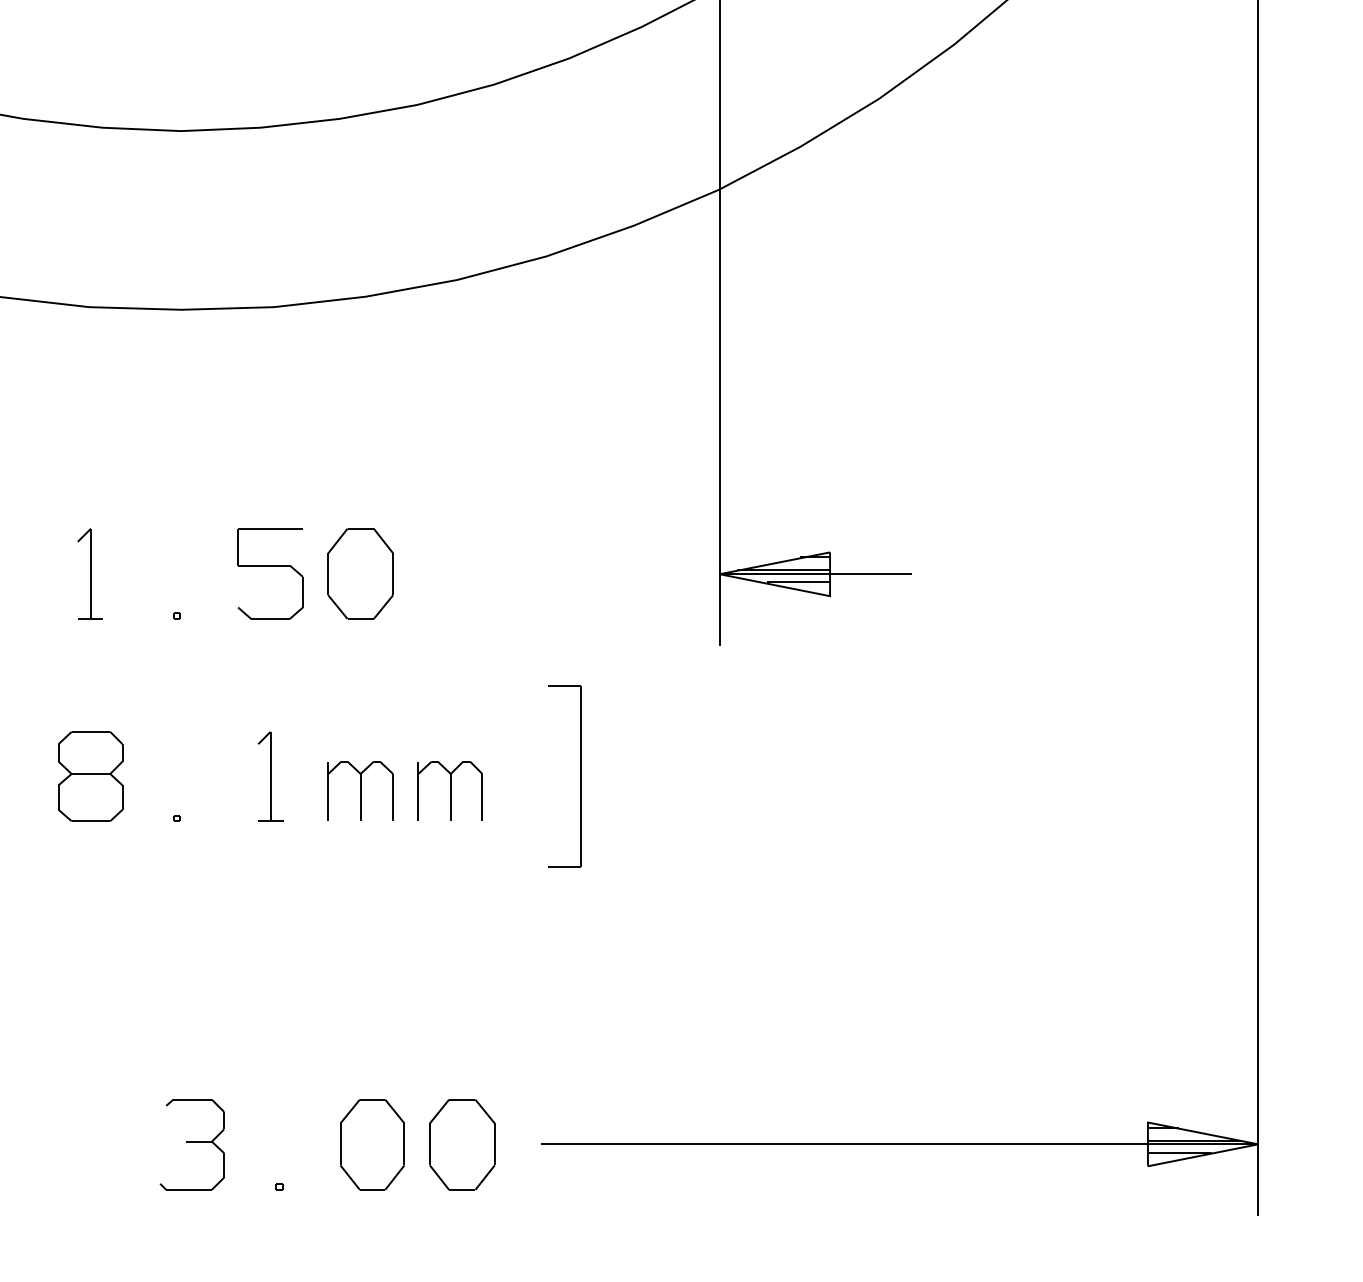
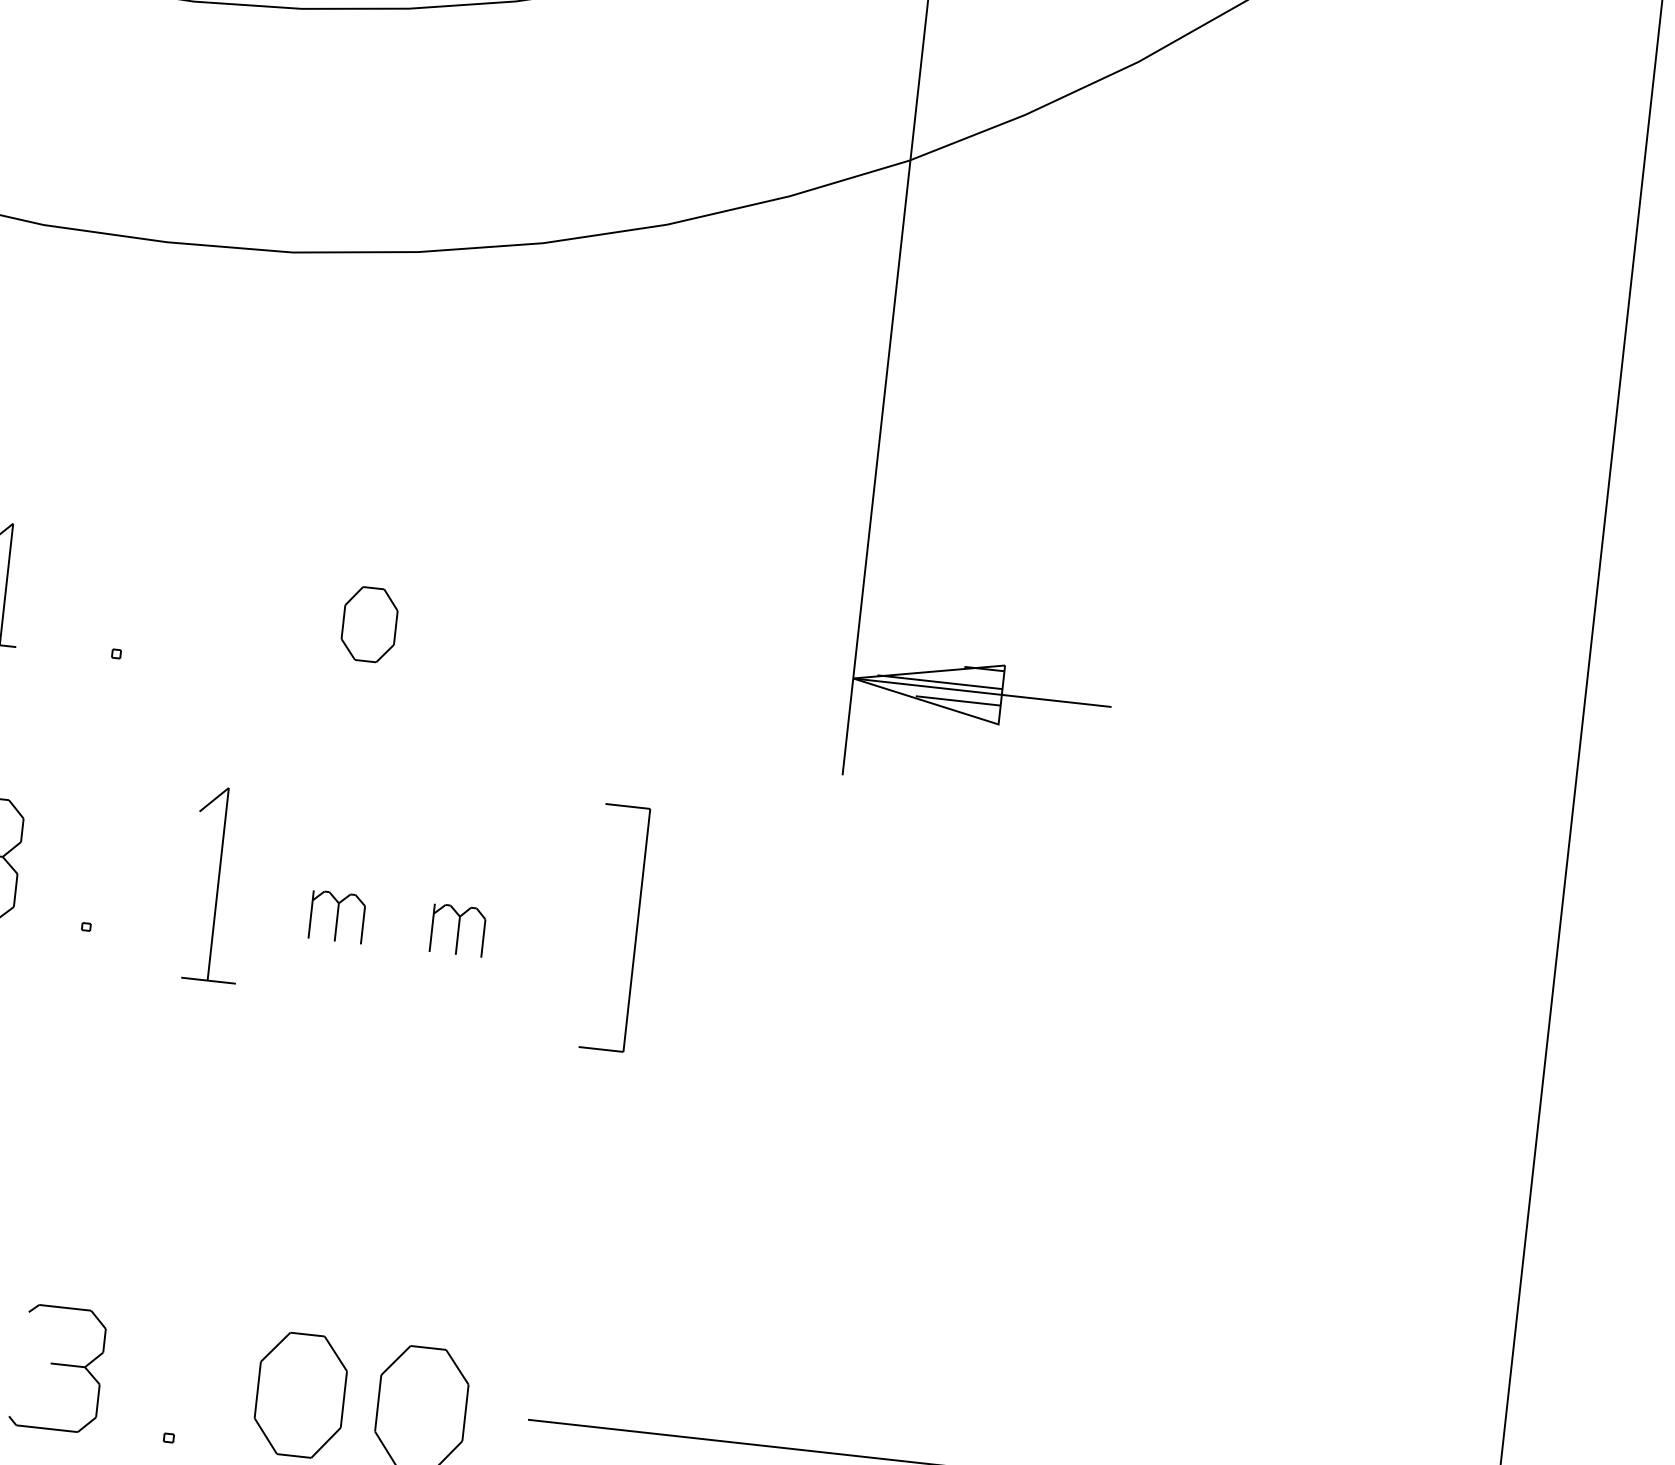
part: (270, 566) -> (249, 601), removed
part: (360, 573) -> (369, 624), size x0.6
part: (270, 776) -> (218, 884), size x1.6
part: (360, 790) -> (337, 916), size x0.6
part: (449, 790) -> (457, 929), size x0.6

